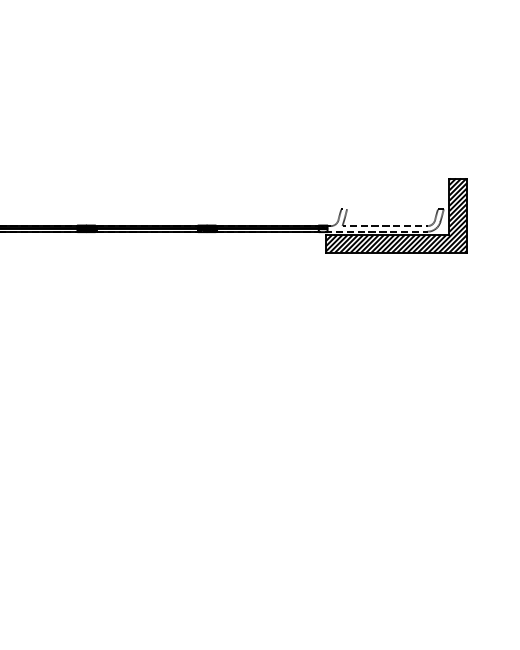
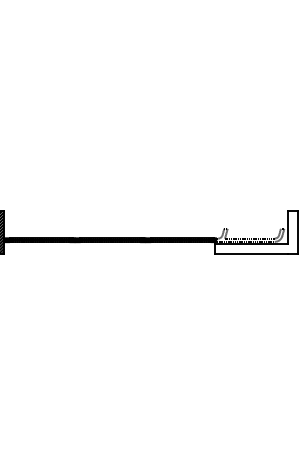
hatch: (396, 215) -> (256, 232), removed

